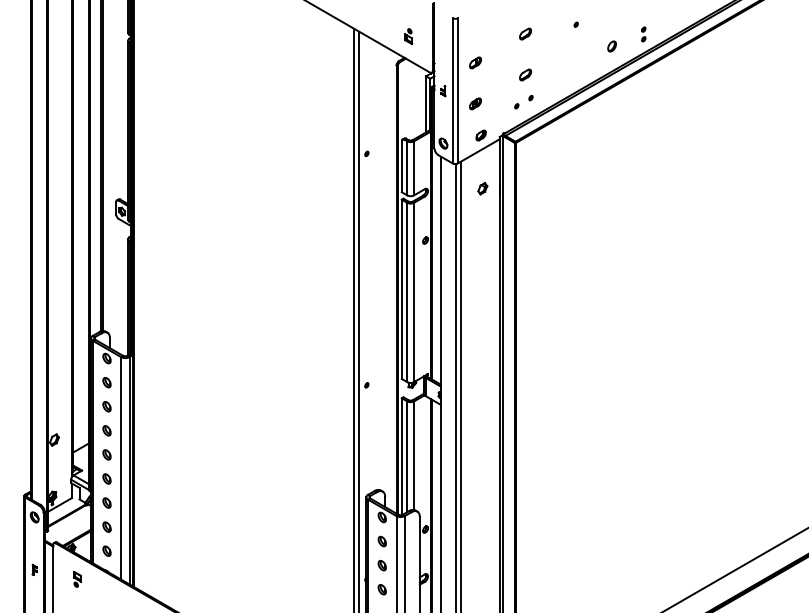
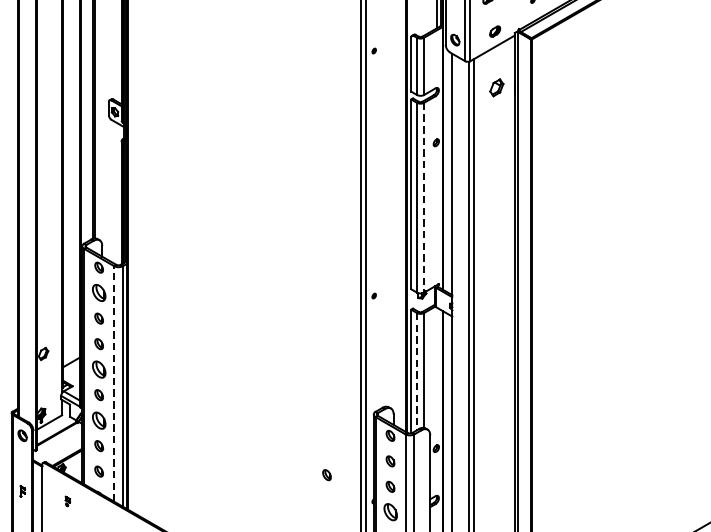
part: (482, 188) -> (496, 87), size x1.4
line: (414, 292) -> (424, 197), solid -> dashed
part: (106, 382) -> (98, 293), size x1.6
part: (106, 454) -> (98, 369), size x1.6
line: (407, 457) -> (417, 372), solid -> dashed
line: (121, 467) -> (114, 382), solid -> dashed
part: (106, 502) -> (98, 420), size x1.6
part: (321, 554) -> (326, 475), added
part: (77, 579) -> (67, 501), size x0.6
part: (381, 589) -> (389, 512), size x1.6

